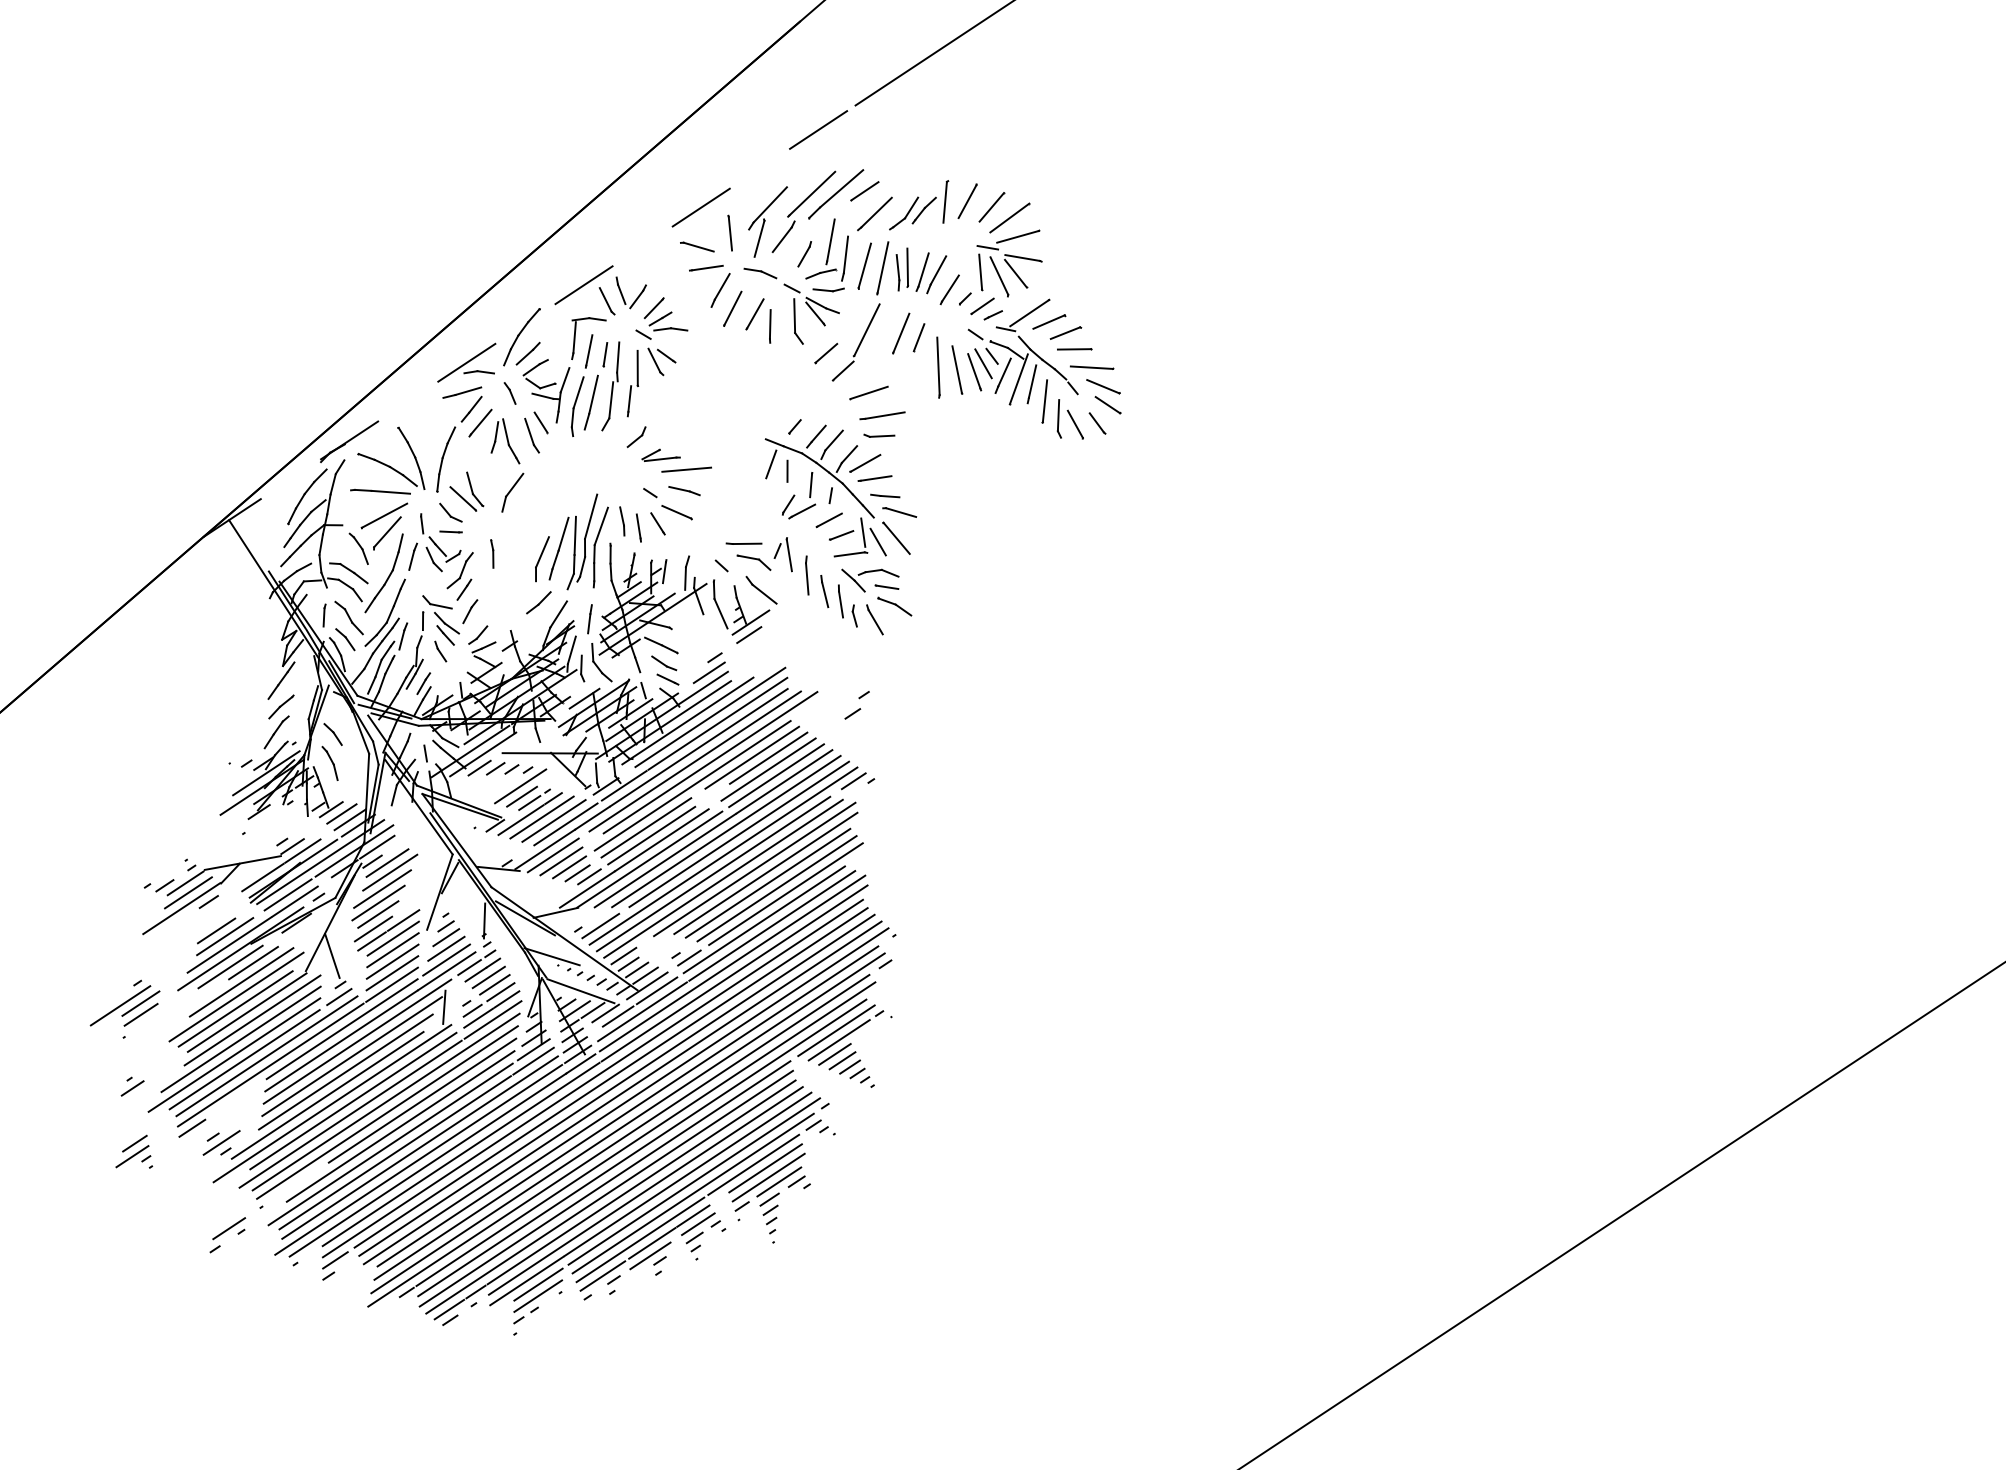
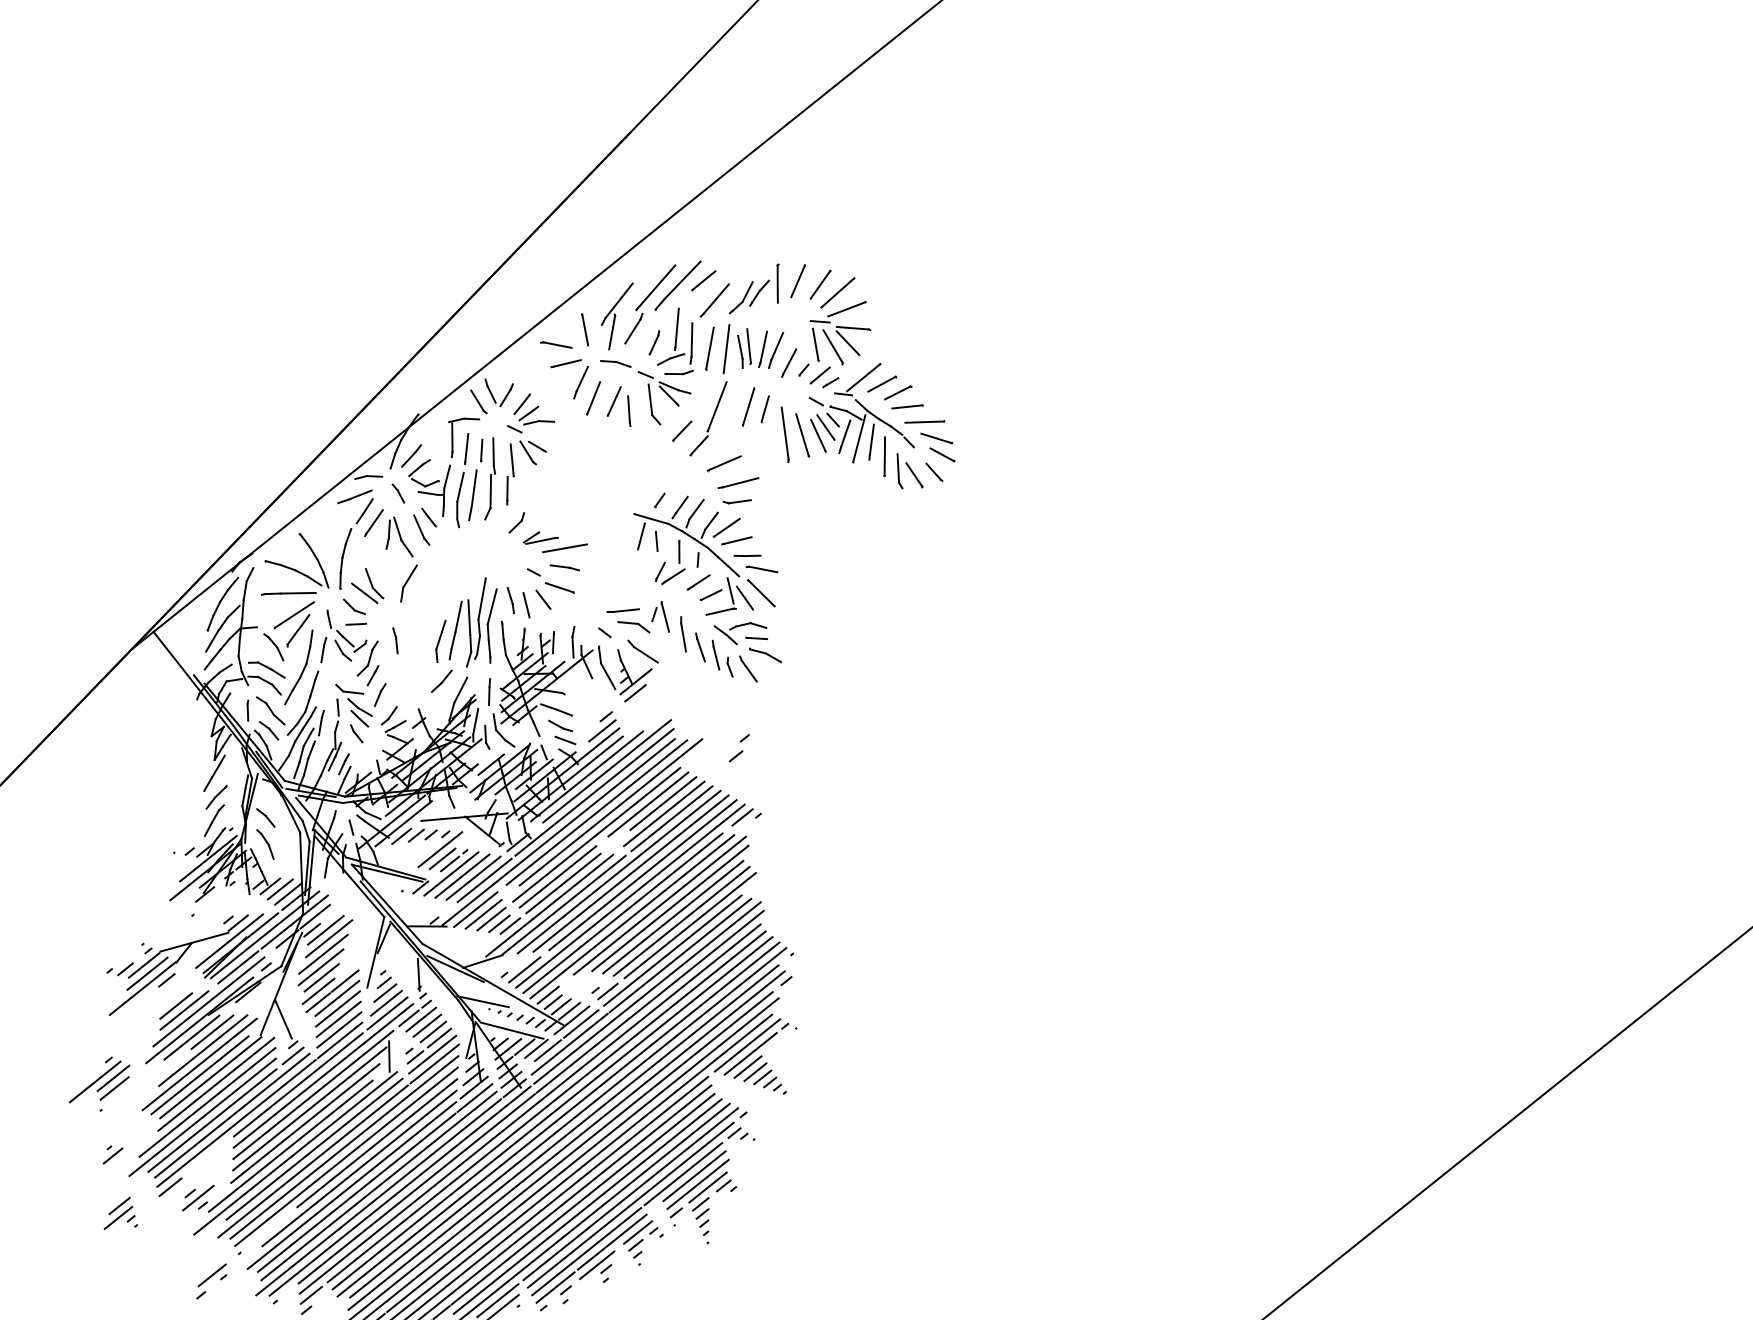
line: (529, 321) -> (410, 426), dashed -> solid

